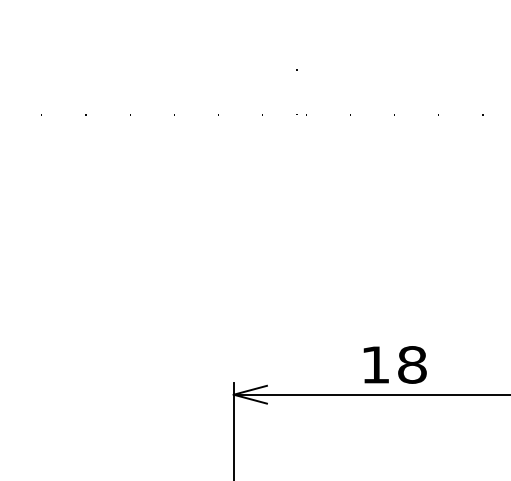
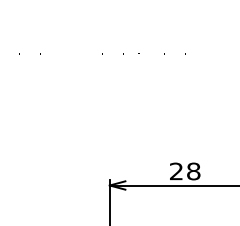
text: (375, 364) -> (176, 171), 18 -> 28

